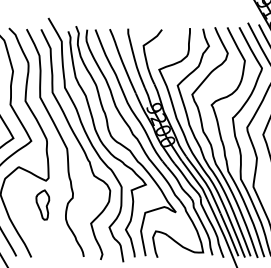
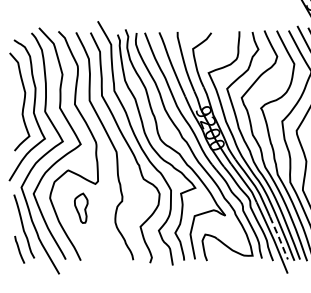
part: (43, 204) -> (81, 207), moved
line: (230, 234) -> (279, 237), solid -> dashed

